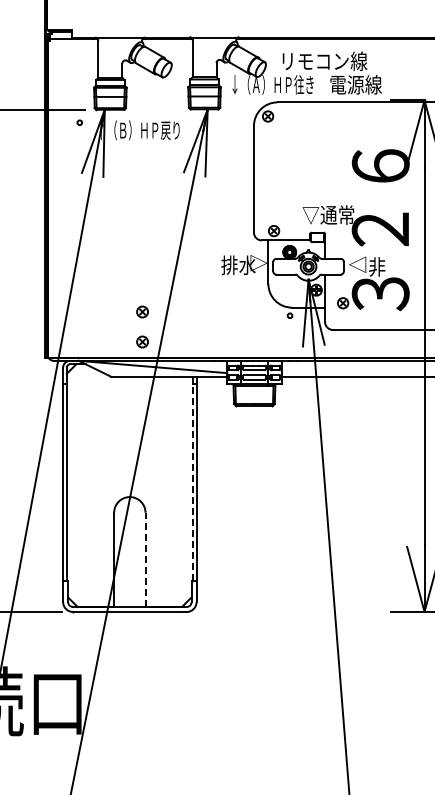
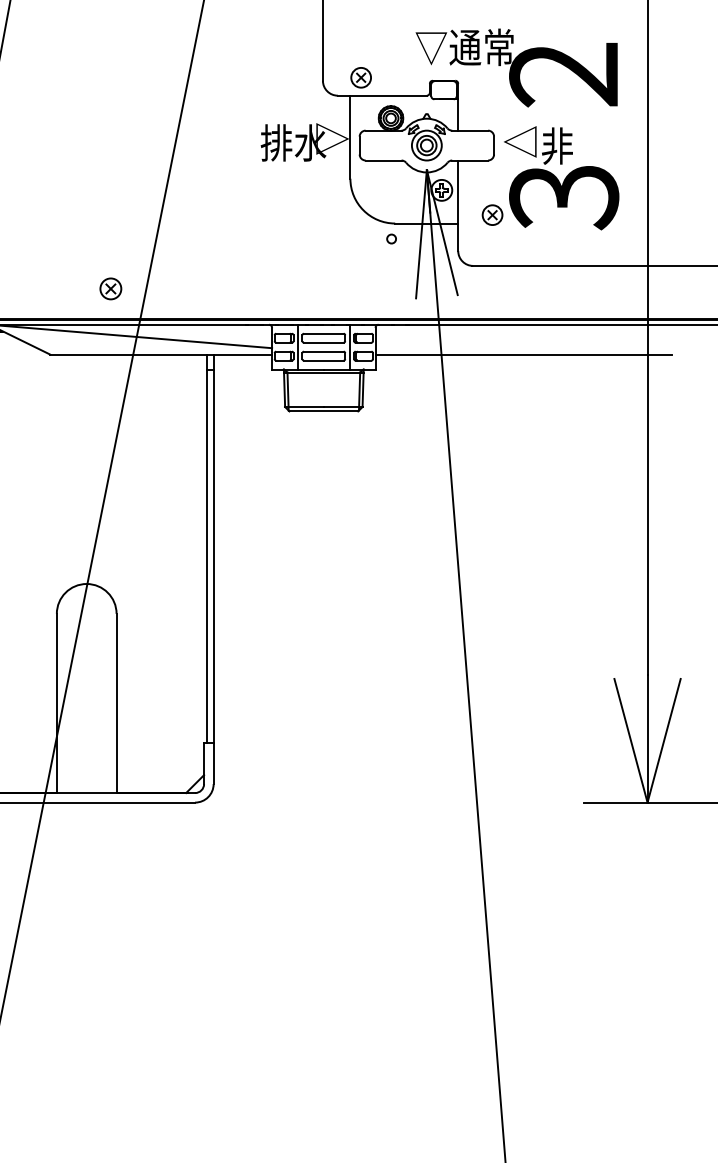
part: (142, 311) -> (110, 230), removed
line: (192, 481) -> (205, 554), dashed -> solid
line: (145, 559) -> (116, 702), dashed -> solid

